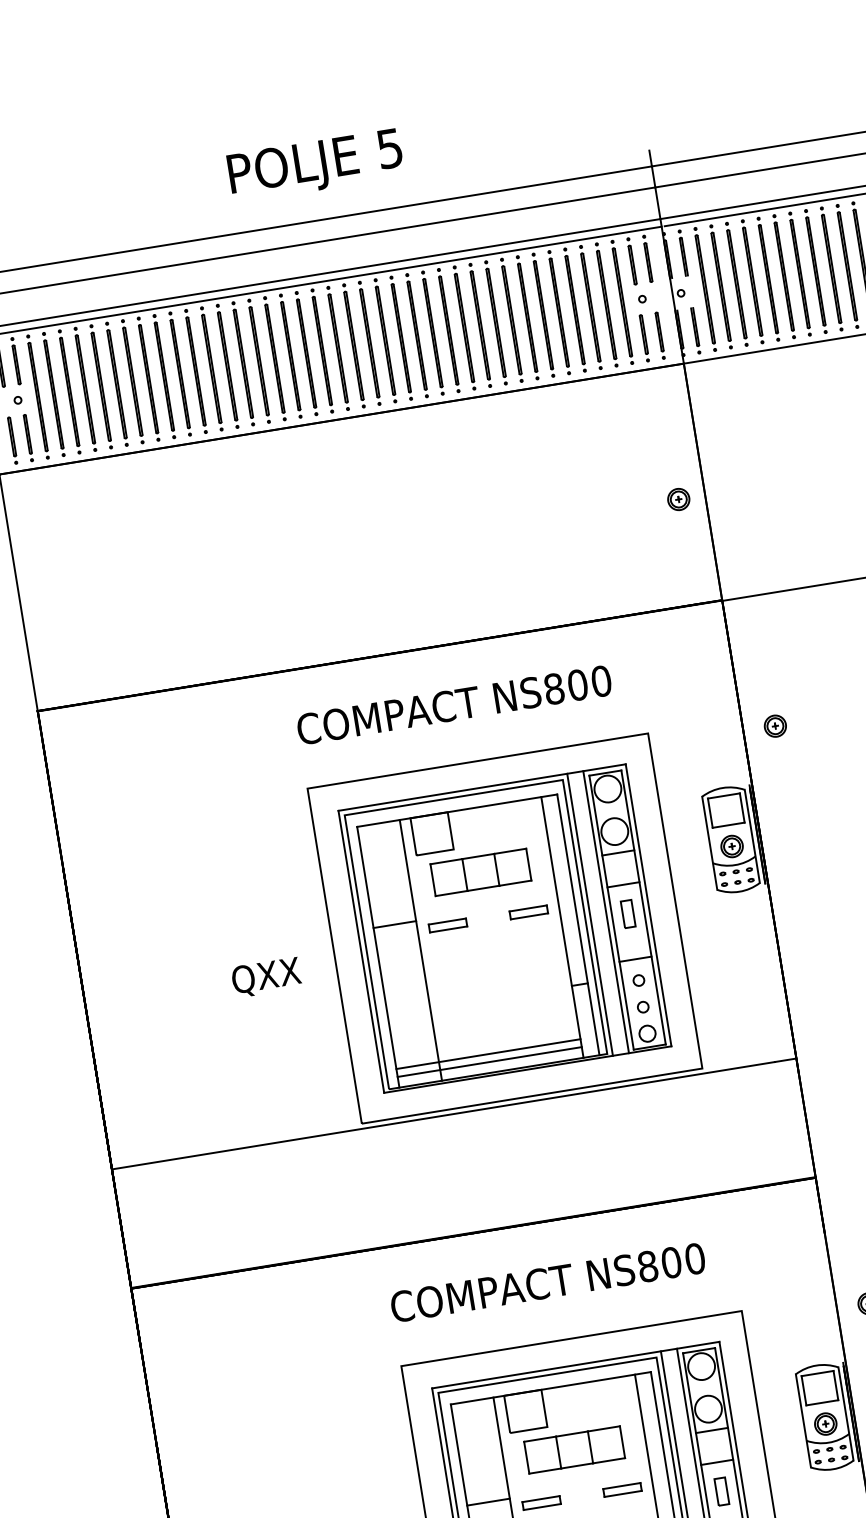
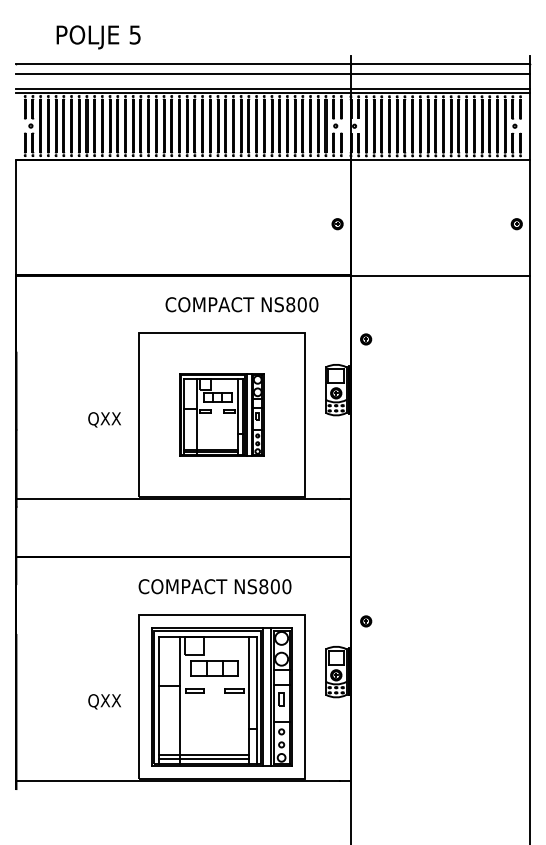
text: (315, 165) -> (98, 37), moved
text: (453, 704) -> (241, 304), moved
part: (504, 927) -> (221, 414), size x0.6

